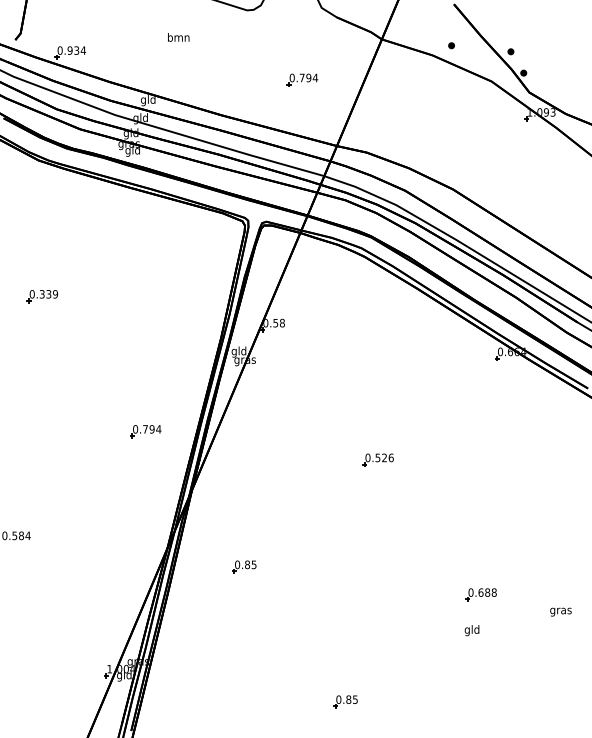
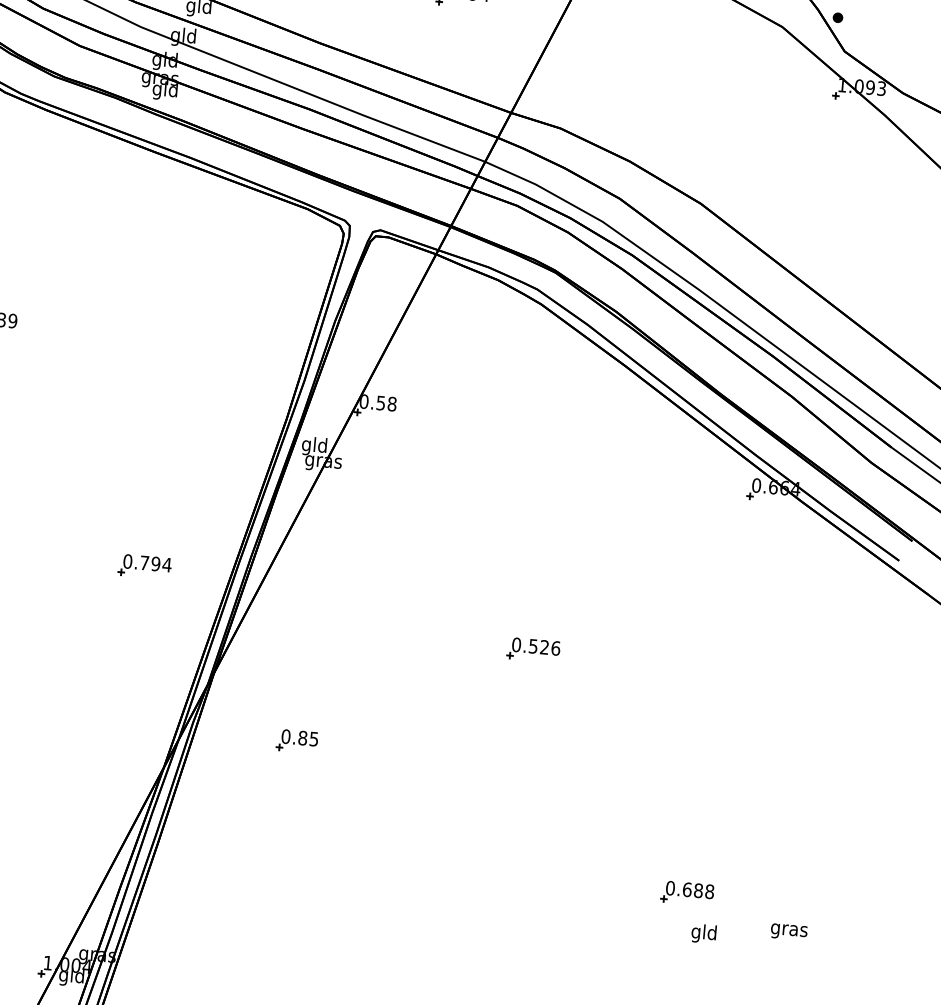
part: (244, 566) -> (297, 740), moved
text: (560, 611) -> (788, 930), moved
text: (471, 630) -> (703, 933), moved

